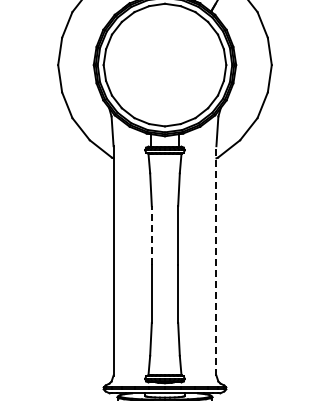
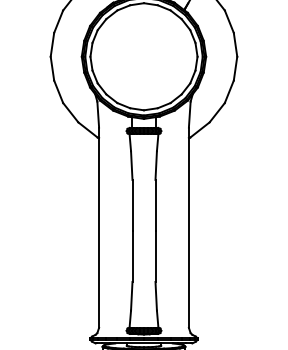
line: (151, 234) -> (132, 204), dashed -> solid
line: (216, 260) -> (188, 227), dashed -> solid

